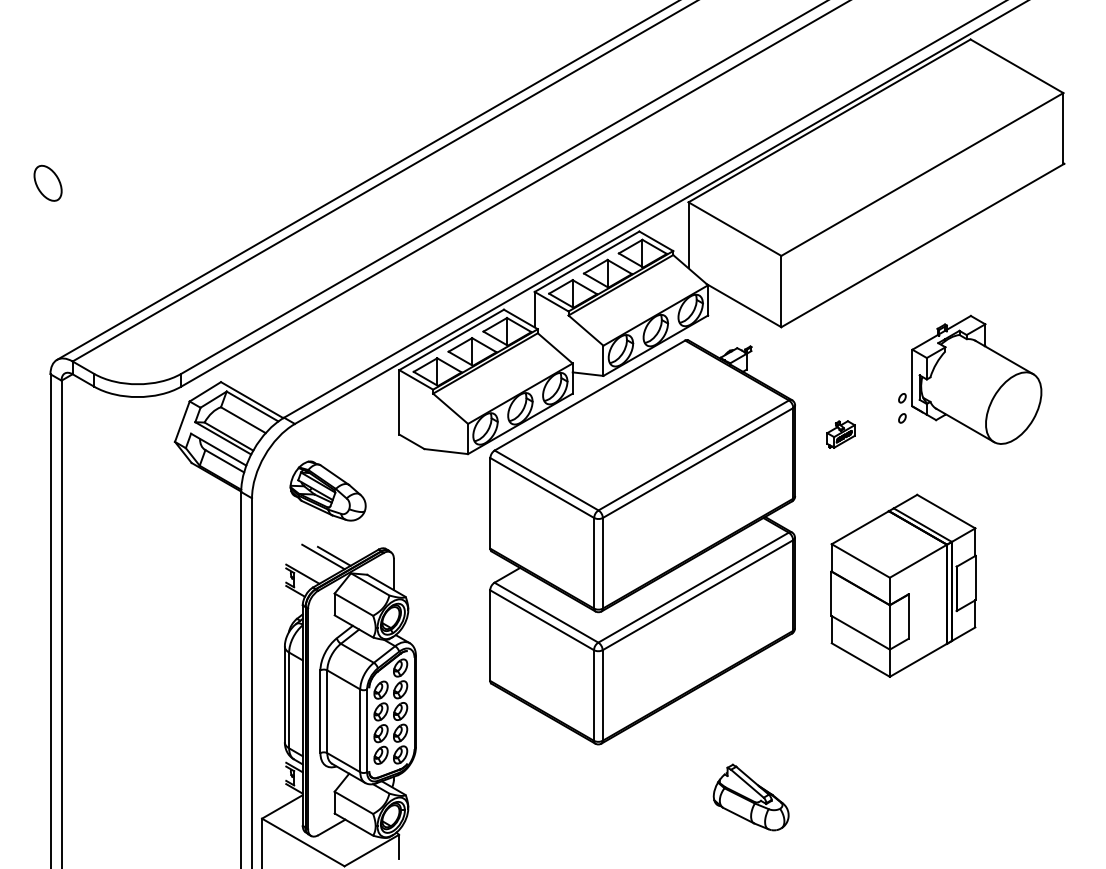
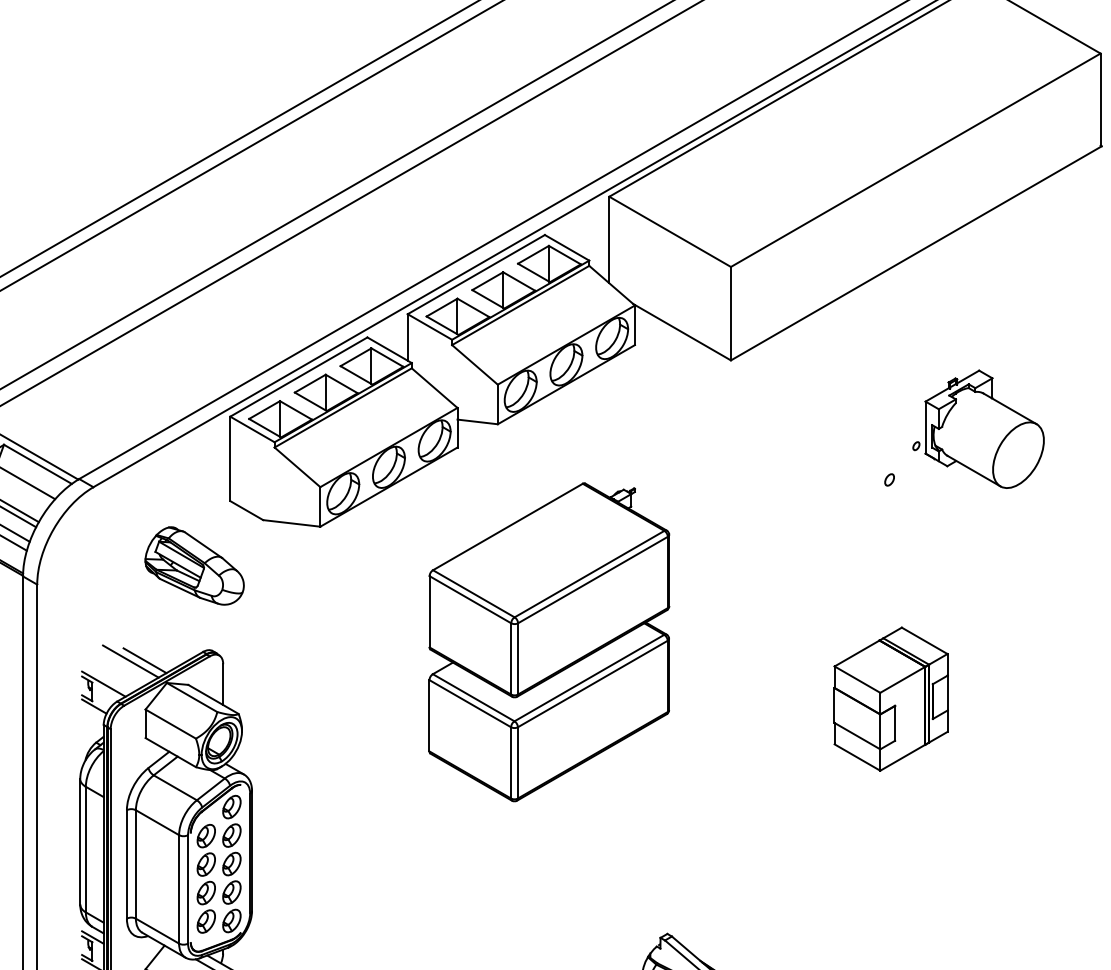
part: (970, 379) -> (978, 428), size x0.7
part: (840, 434) -> (808, 501), removed
part: (327, 490) -> (193, 565), moved
part: (642, 542) -> (548, 642), size x0.6
part: (903, 585) -> (891, 698), size x0.6

